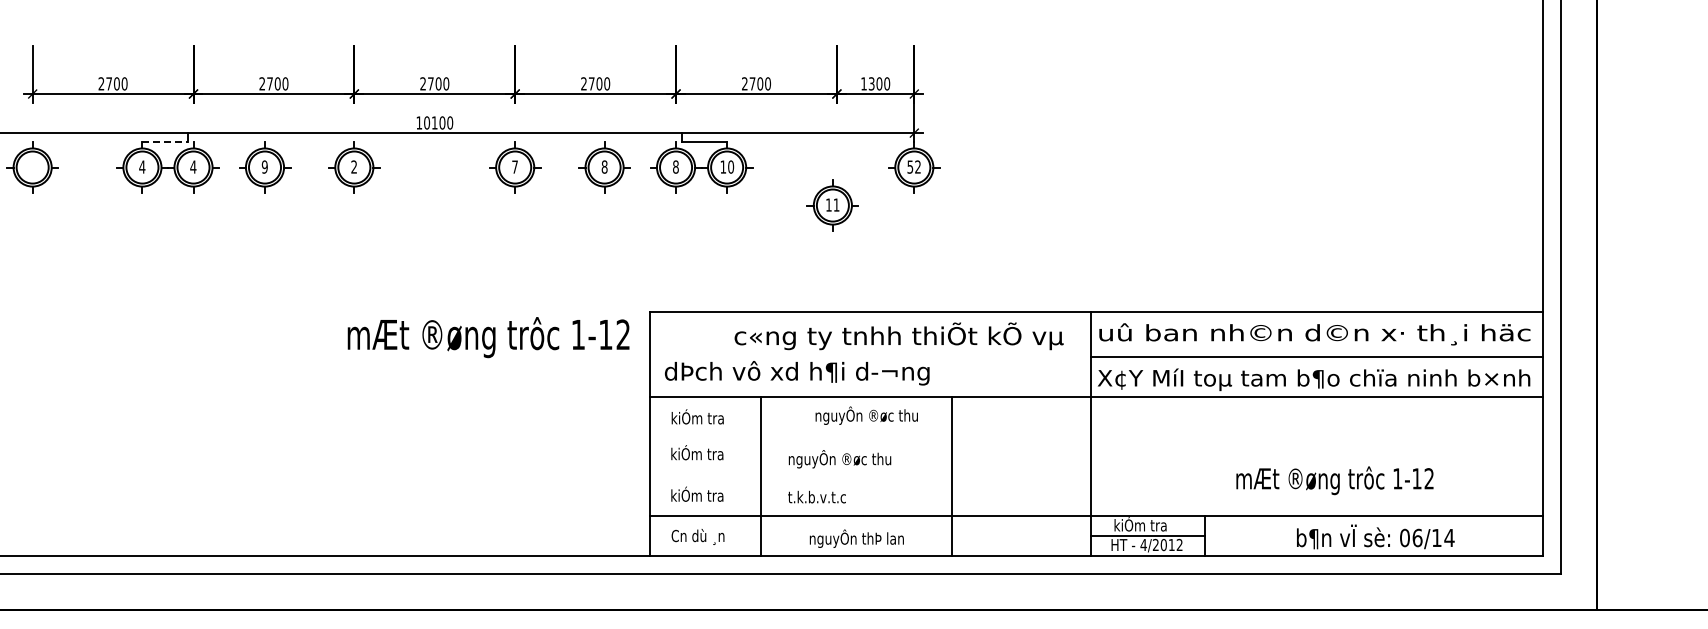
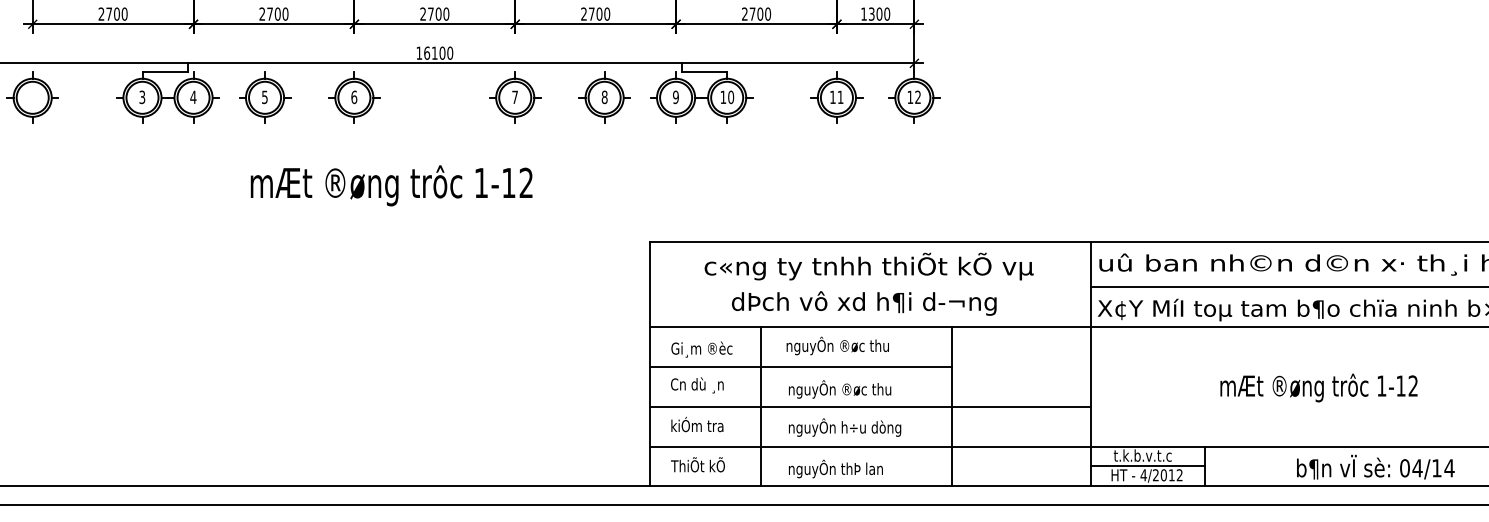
text: (427, 122) -> (427, 52), 10100 -> 16100
line: (165, 142) -> (165, 72), dashed -> solid
text: (142, 166) -> (142, 96), 4 -> 3
text: (264, 166) -> (264, 96), 9 -> 5
text: (354, 166) -> (354, 96), 2 -> 6
text: (675, 166) -> (675, 96), 8 -> 9
text: (910, 166) -> (910, 96), 52 -> 12
part: (832, 205) -> (836, 97), moved
text: (898, 336) -> (868, 266), moved
text: (488, 337) -> (391, 185), moved
text: (797, 373) -> (864, 303), moved
text: (866, 415) -> (837, 345), moved
text: (701, 418) -> (701, 348), kiÓm tra -> Gi¸m ®èc
line: (801, 436) -> (801, 366), added
text: (697, 454) -> (697, 384), kiÓm tra -> Cn dù ¸n
line: (870, 476) -> (870, 406), added
text: (1334, 480) -> (1318, 387), moved
text: (844, 497) -> (844, 427), t.k.b.v.t.c -> nguyÔn h÷u dòng
text: (1142, 524) -> (1142, 454), kiÓm tra -> t.k.b.v.t.c
text: (697, 535) -> (697, 465), Cn dù ¸n -> ThiÕt kÕ
text: (1417, 537) -> (1417, 467), 06/14 -> 04/14
text: (856, 538) -> (835, 468), moved

